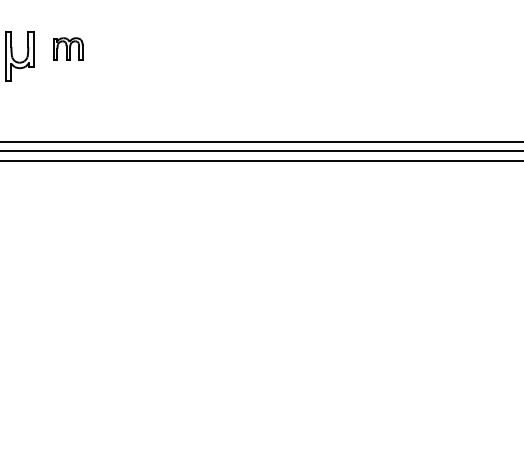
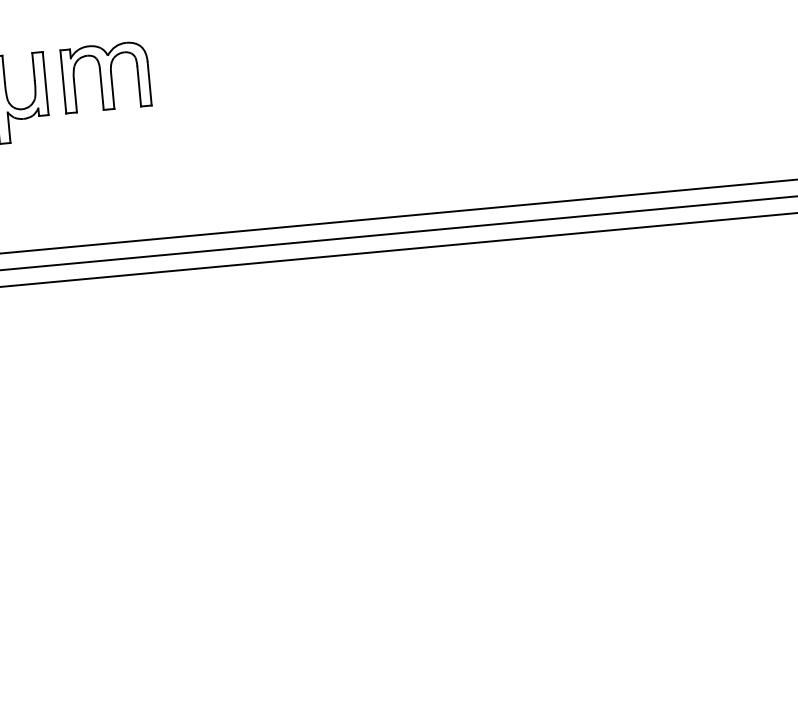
part: (68, 48) -> (106, 75), size x1.67

